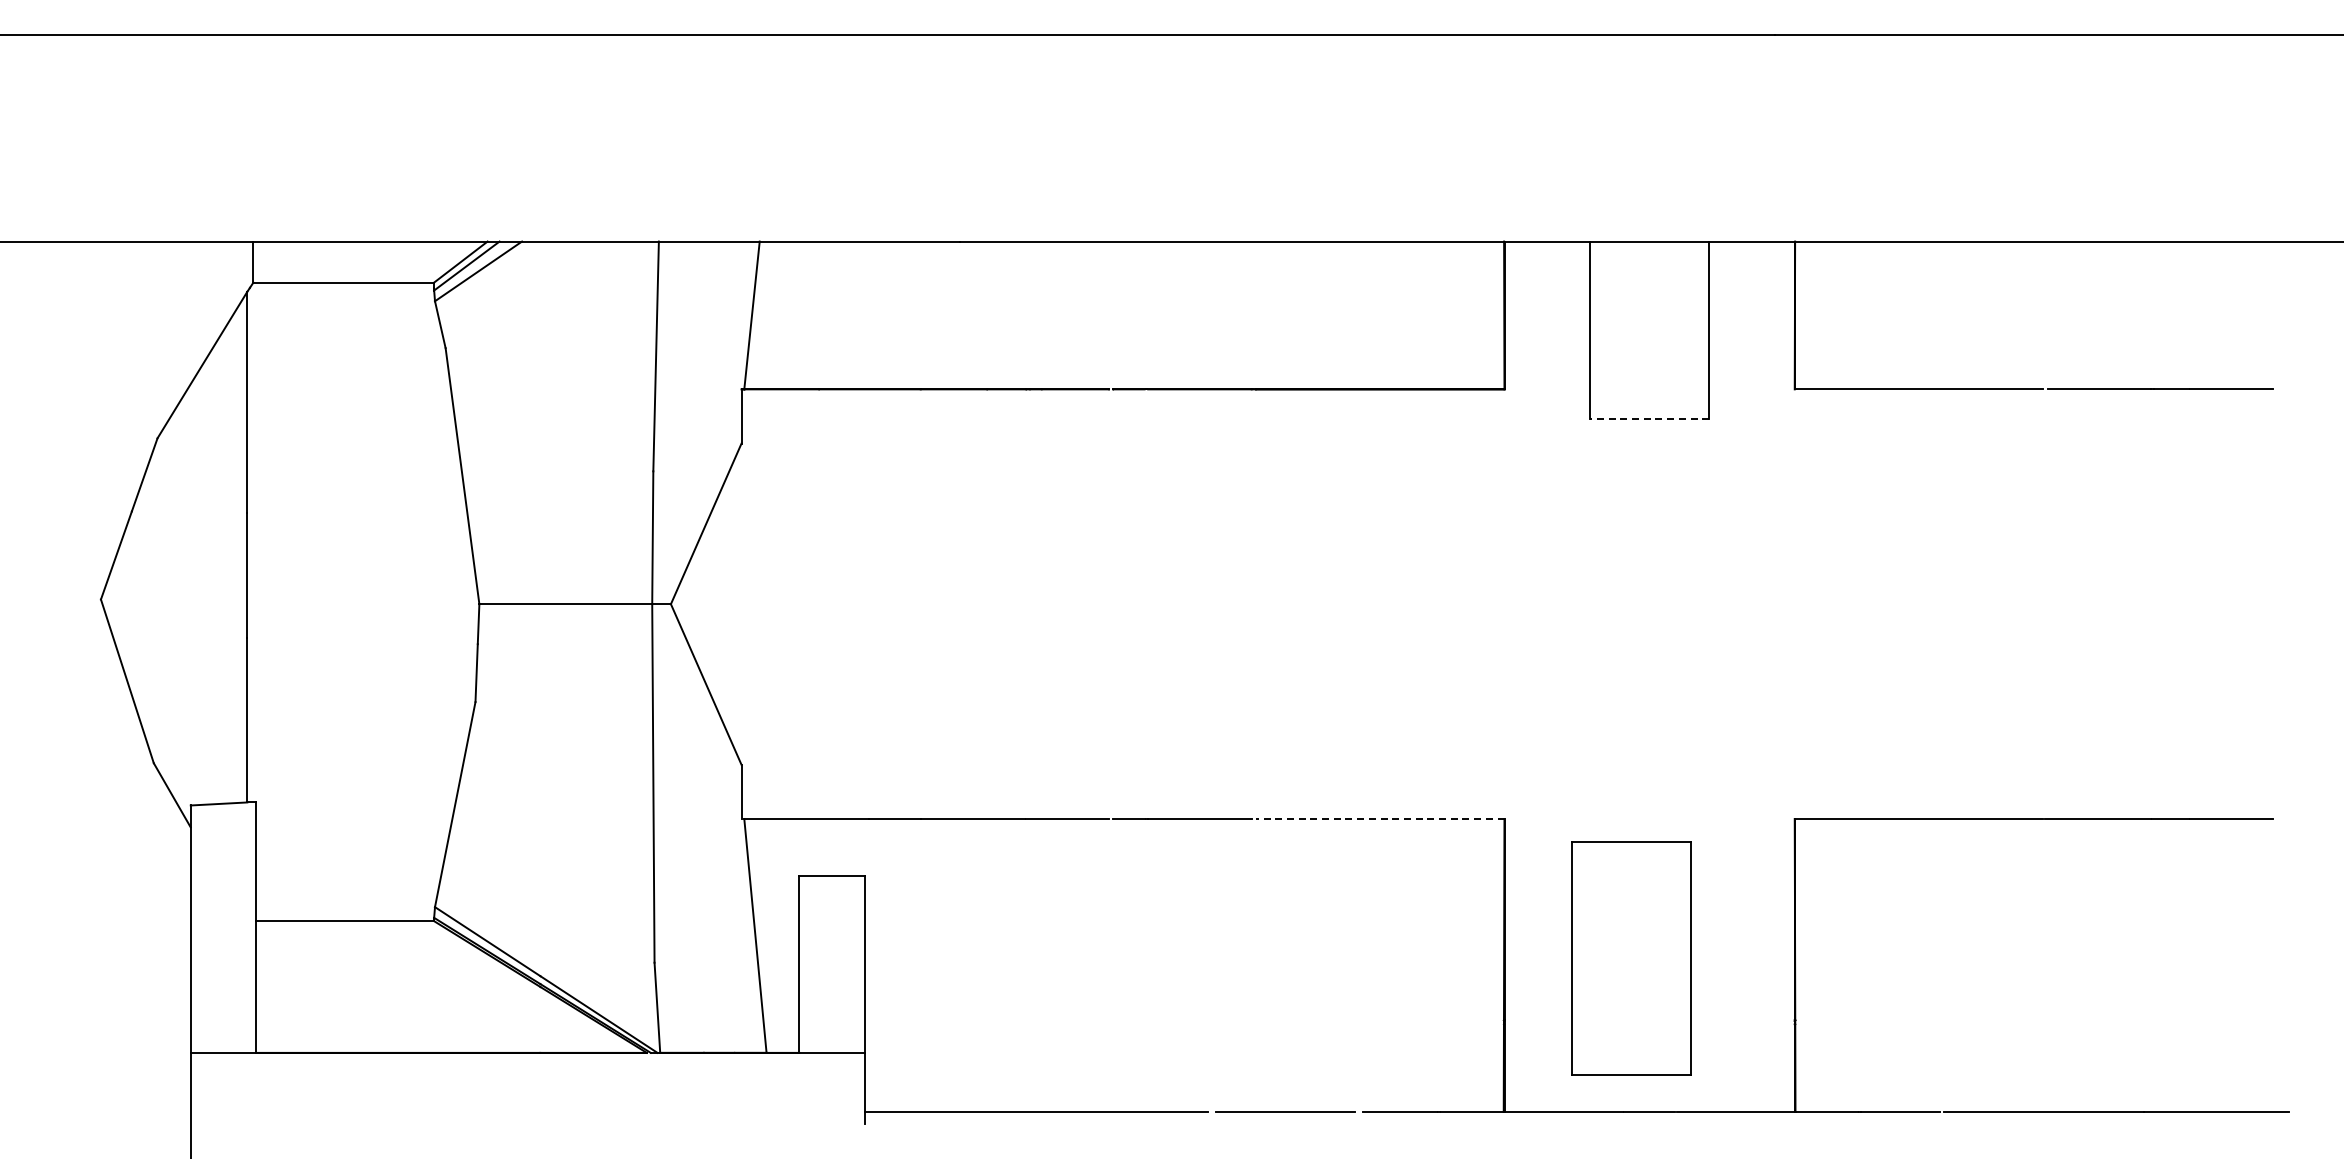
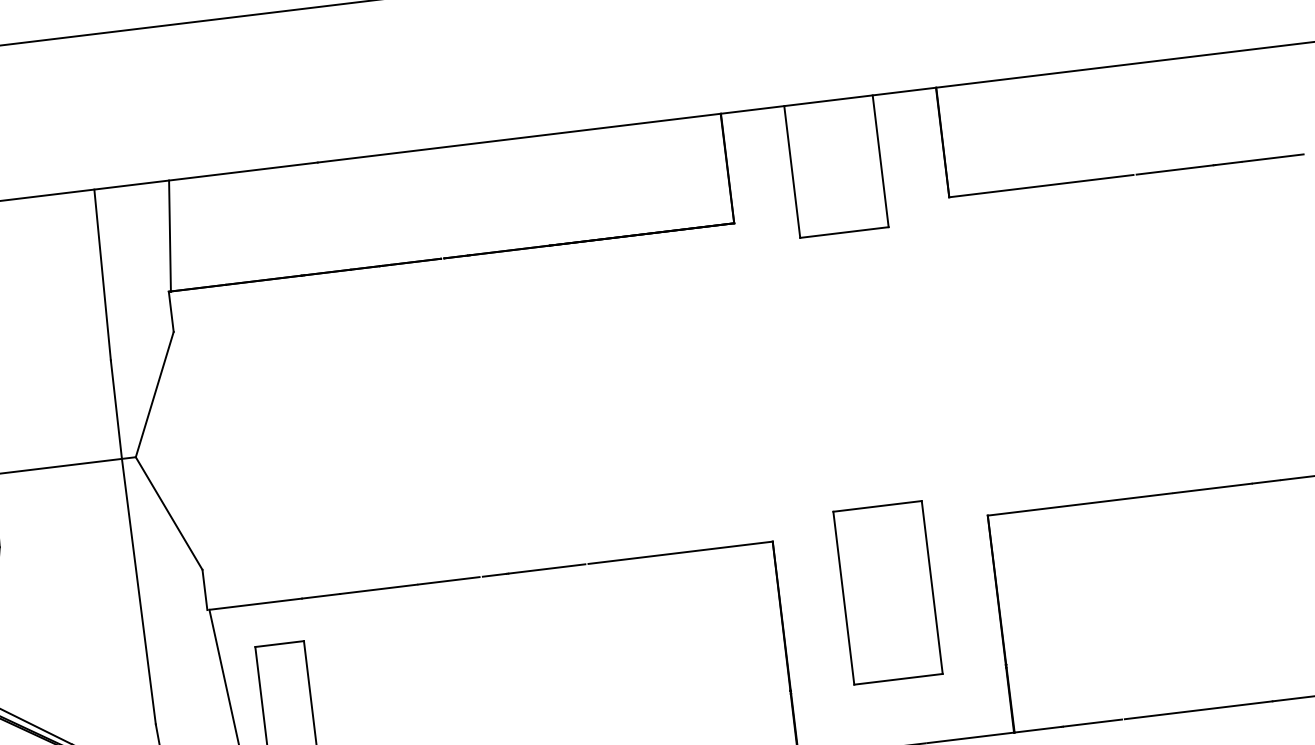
line: (1649, 419) -> (844, 232), dashed -> solid
line: (1379, 818) -> (680, 552), dashed -> solid
part: (1631, 958) -> (887, 592), moved

